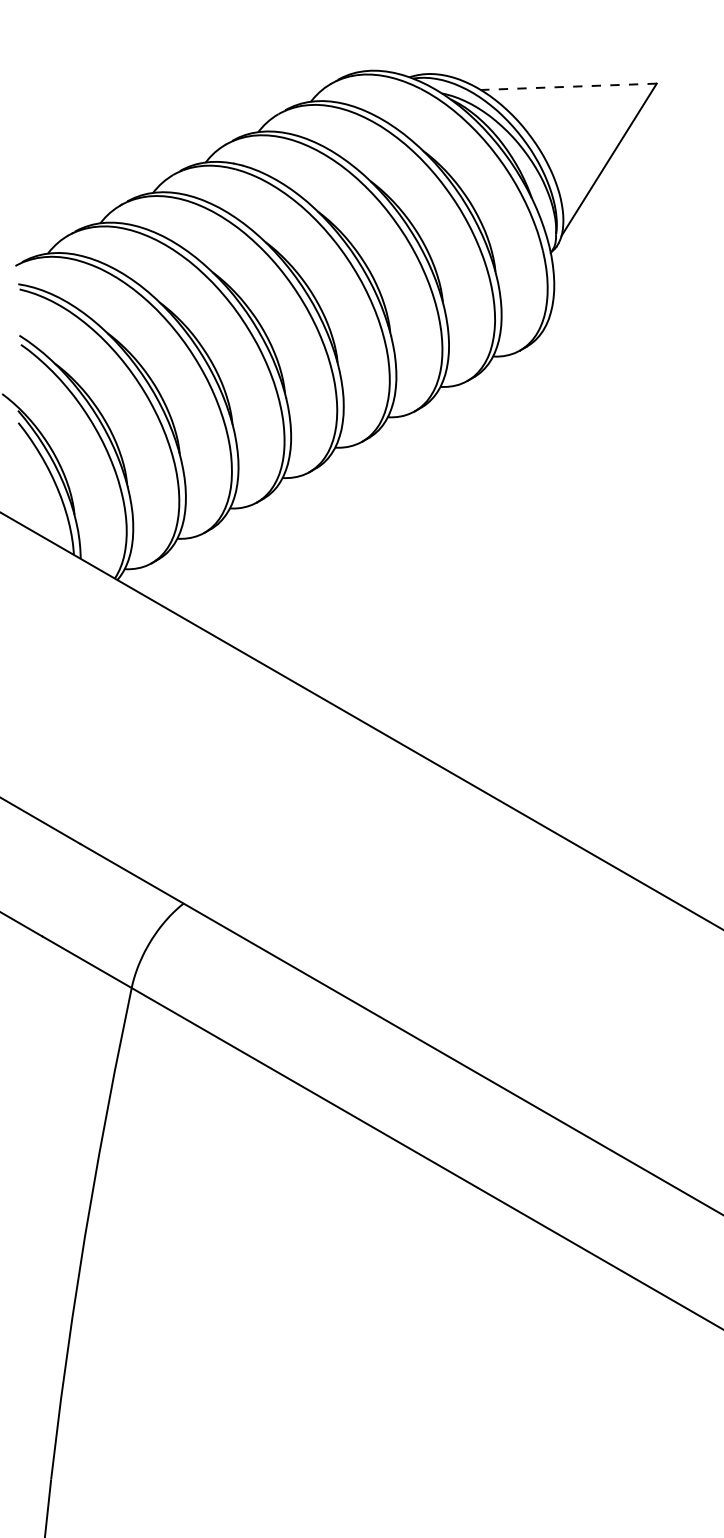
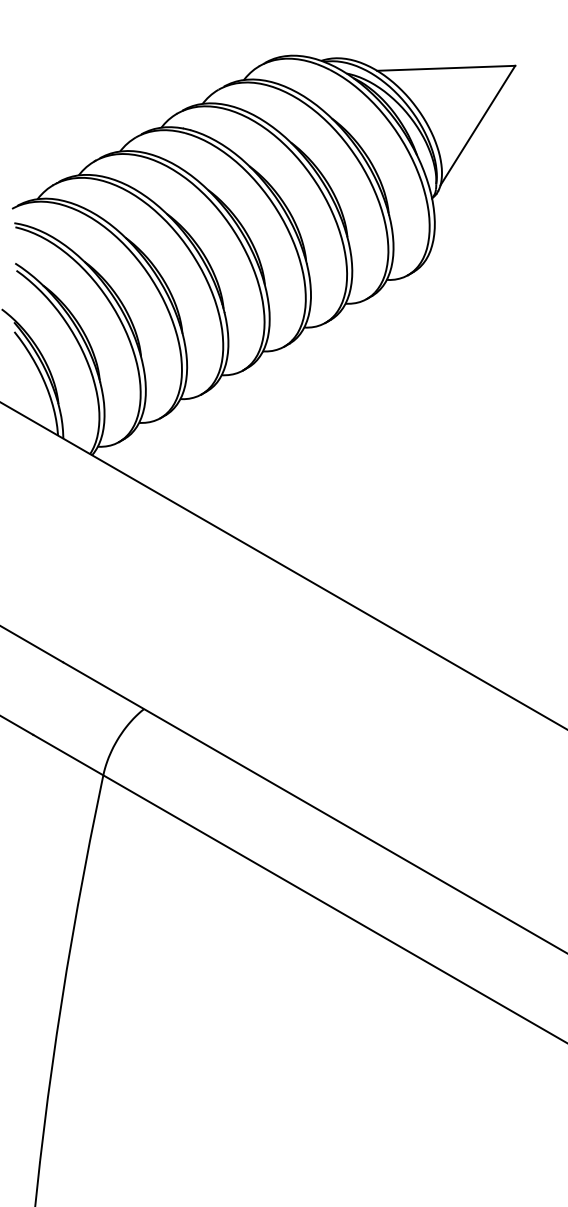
line: (568, 86) -> (445, 68), dashed -> solid

